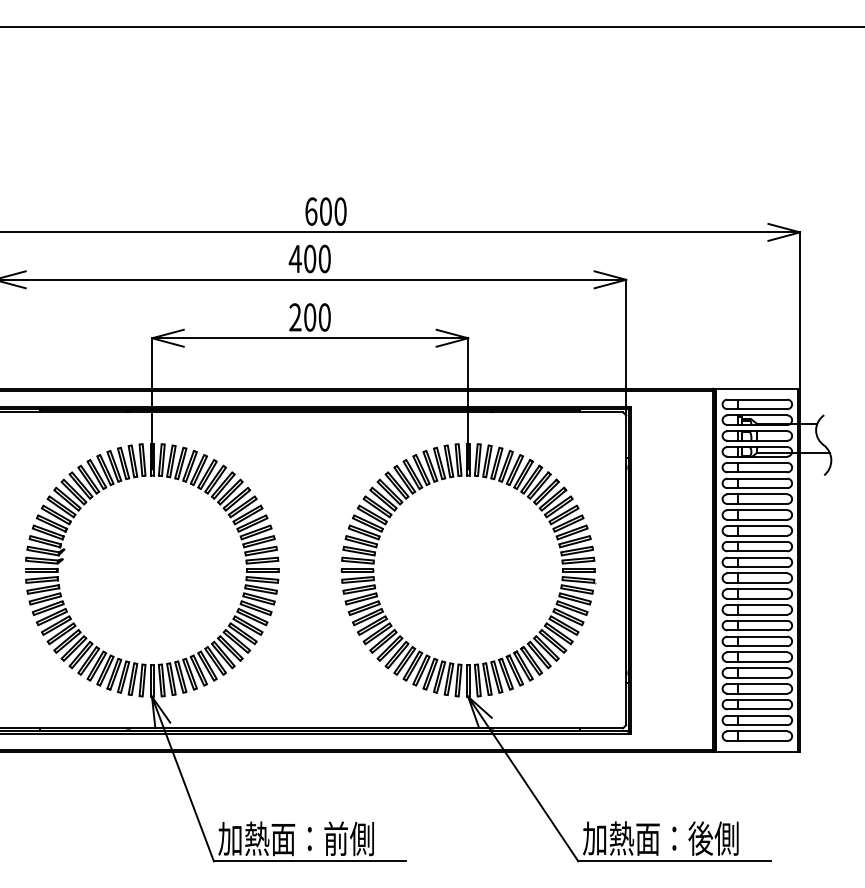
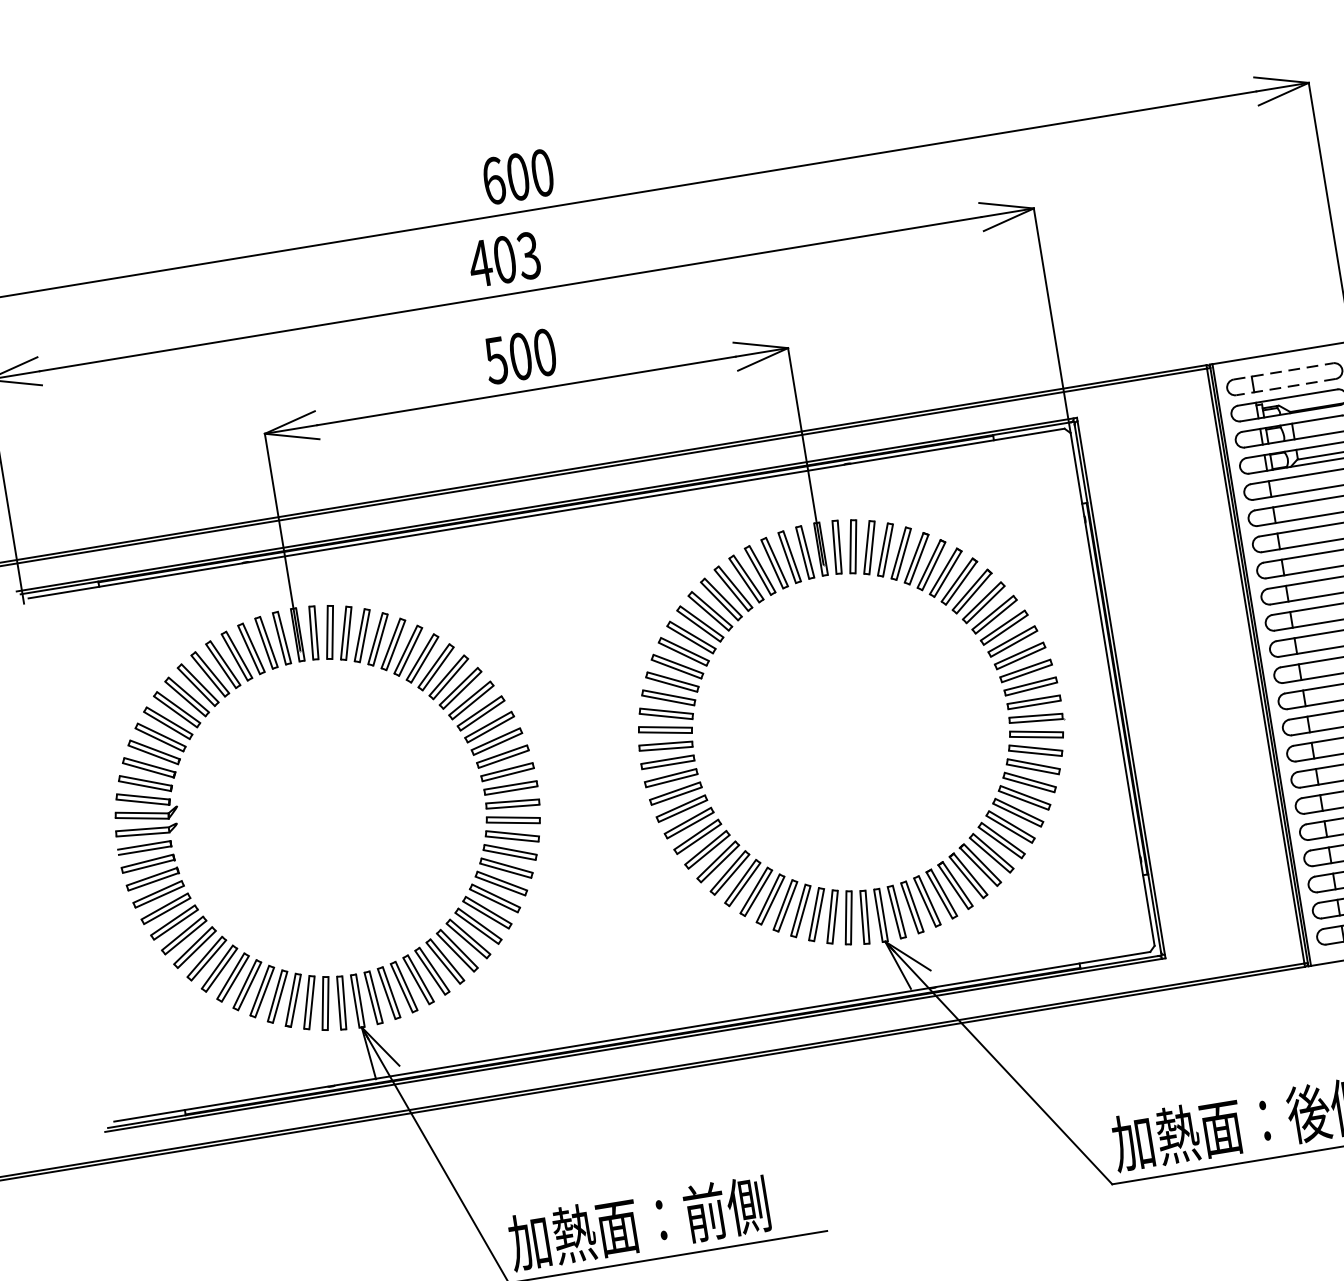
text: (324, 258) -> (528, 255), 400 -> 403
text: (295, 317) -> (496, 360), 200 -> 500
line: (757, 399) -> (1283, 371), solid -> dashed
line: (756, 409) -> (1284, 387), solid -> dashed

